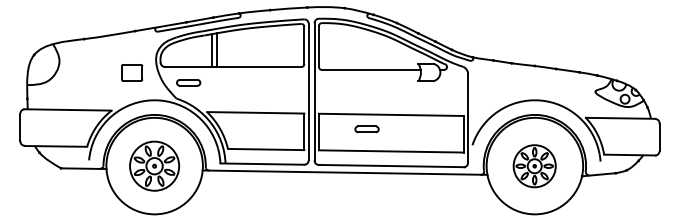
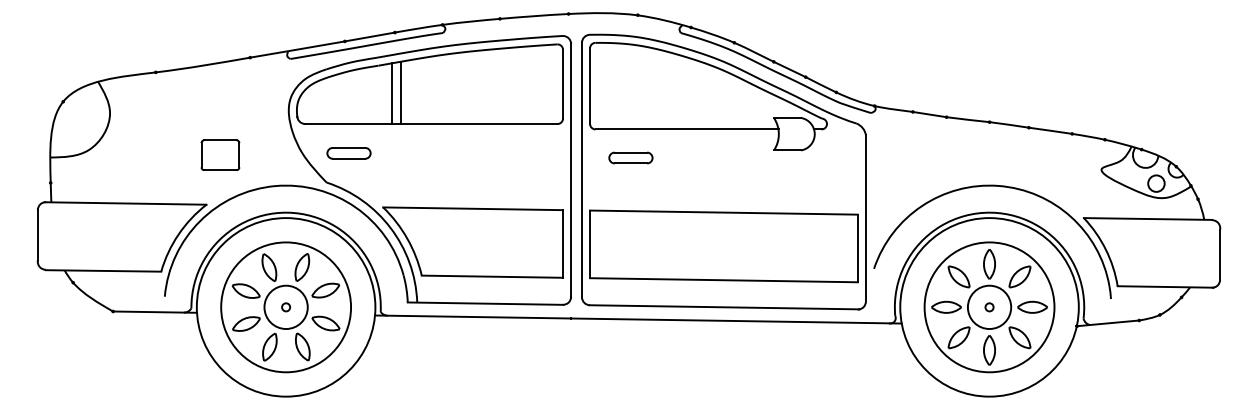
part: (132, 72) -> (221, 154), moved
part: (366, 129) -> (629, 158), moved
part: (154, 166) -> (285, 308), size x1.43
part: (534, 166) -> (988, 308), size x1.67

